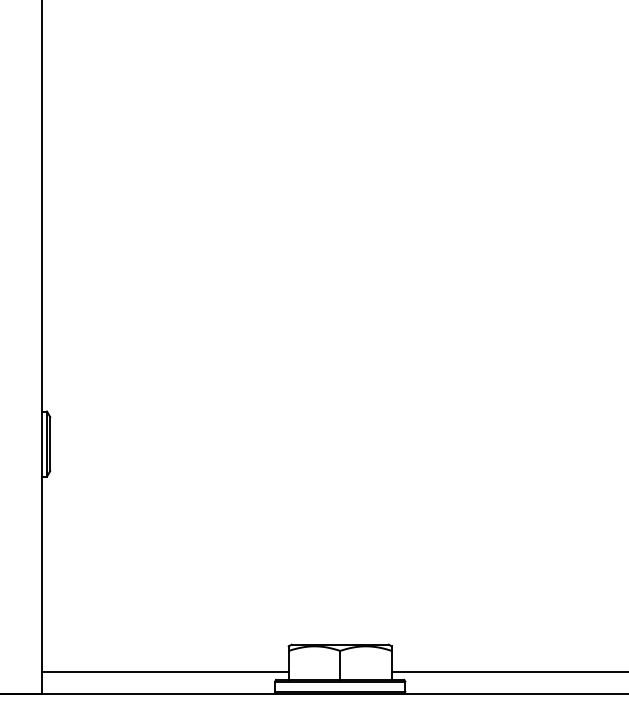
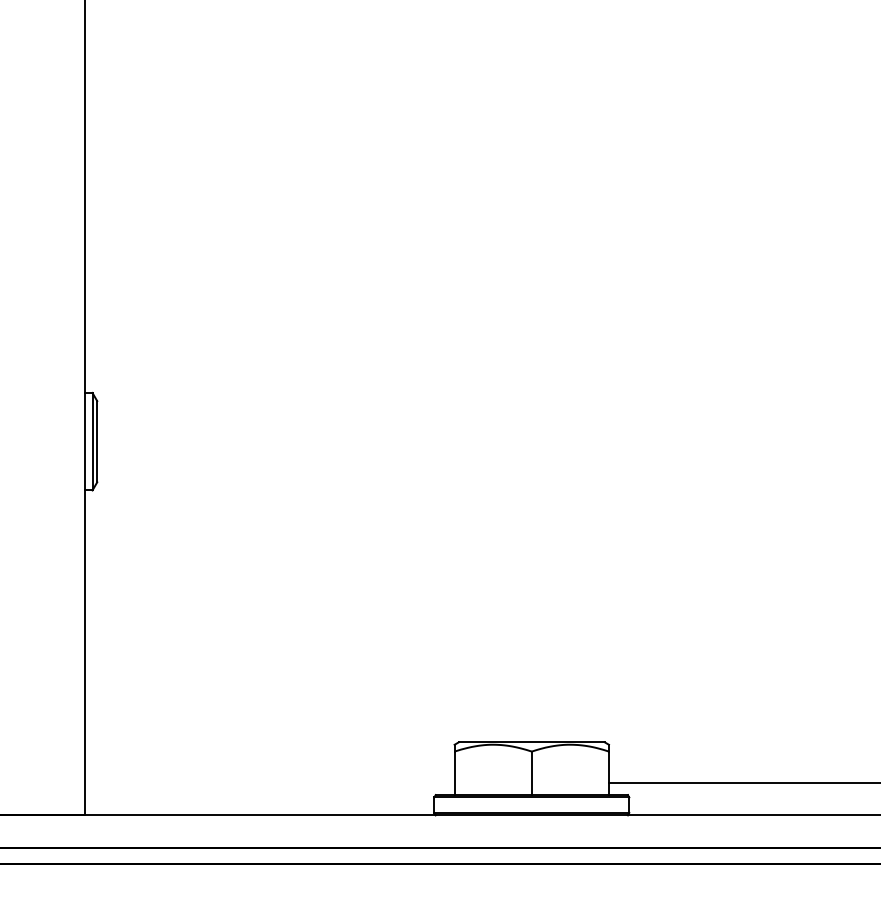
line: (165, 671) -> (269, 782), removed

